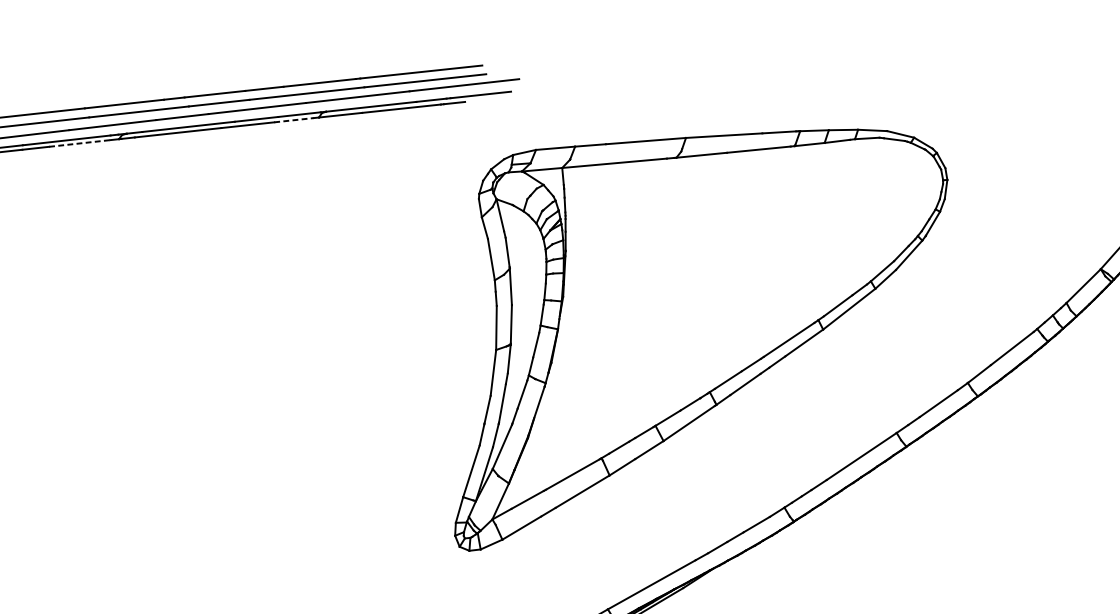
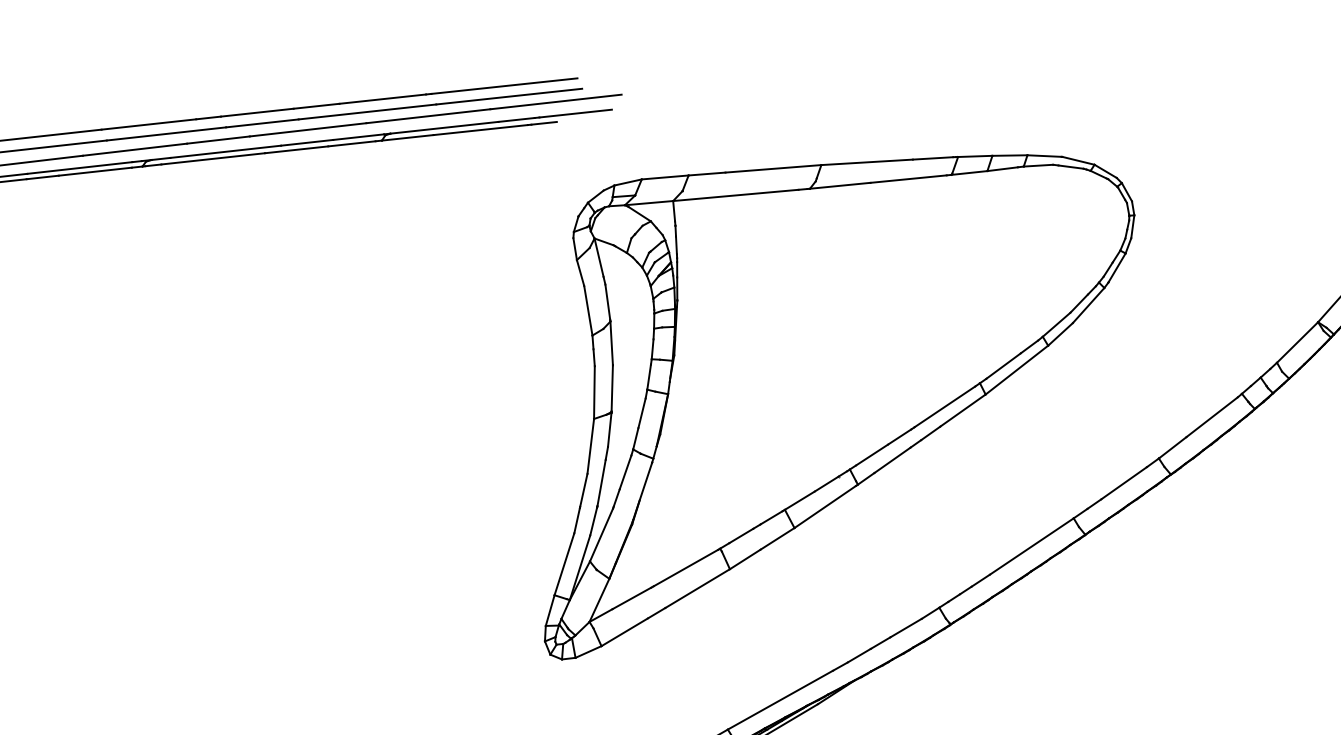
line: (293, 119) -> (351, 143), dashed -> solid
line: (79, 143) -> (95, 171), dashed -> solid

